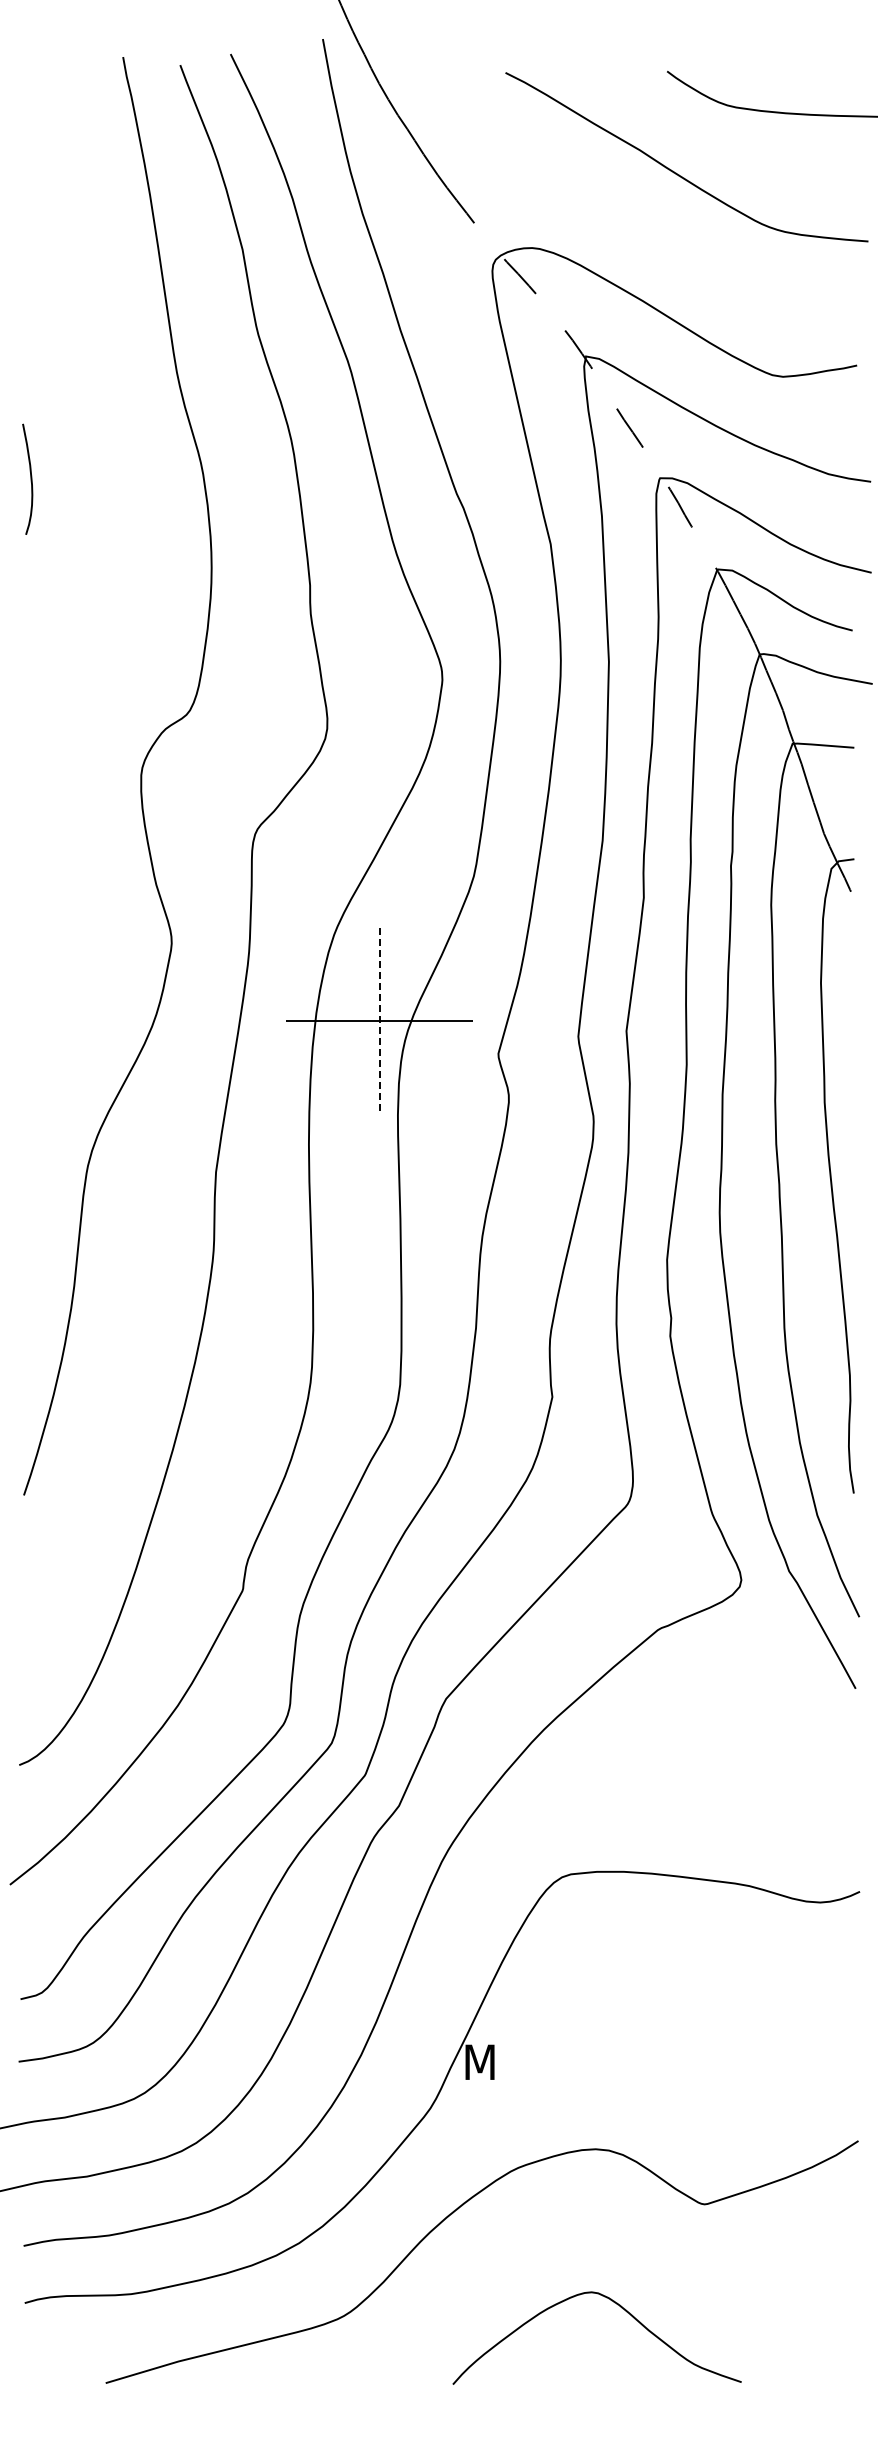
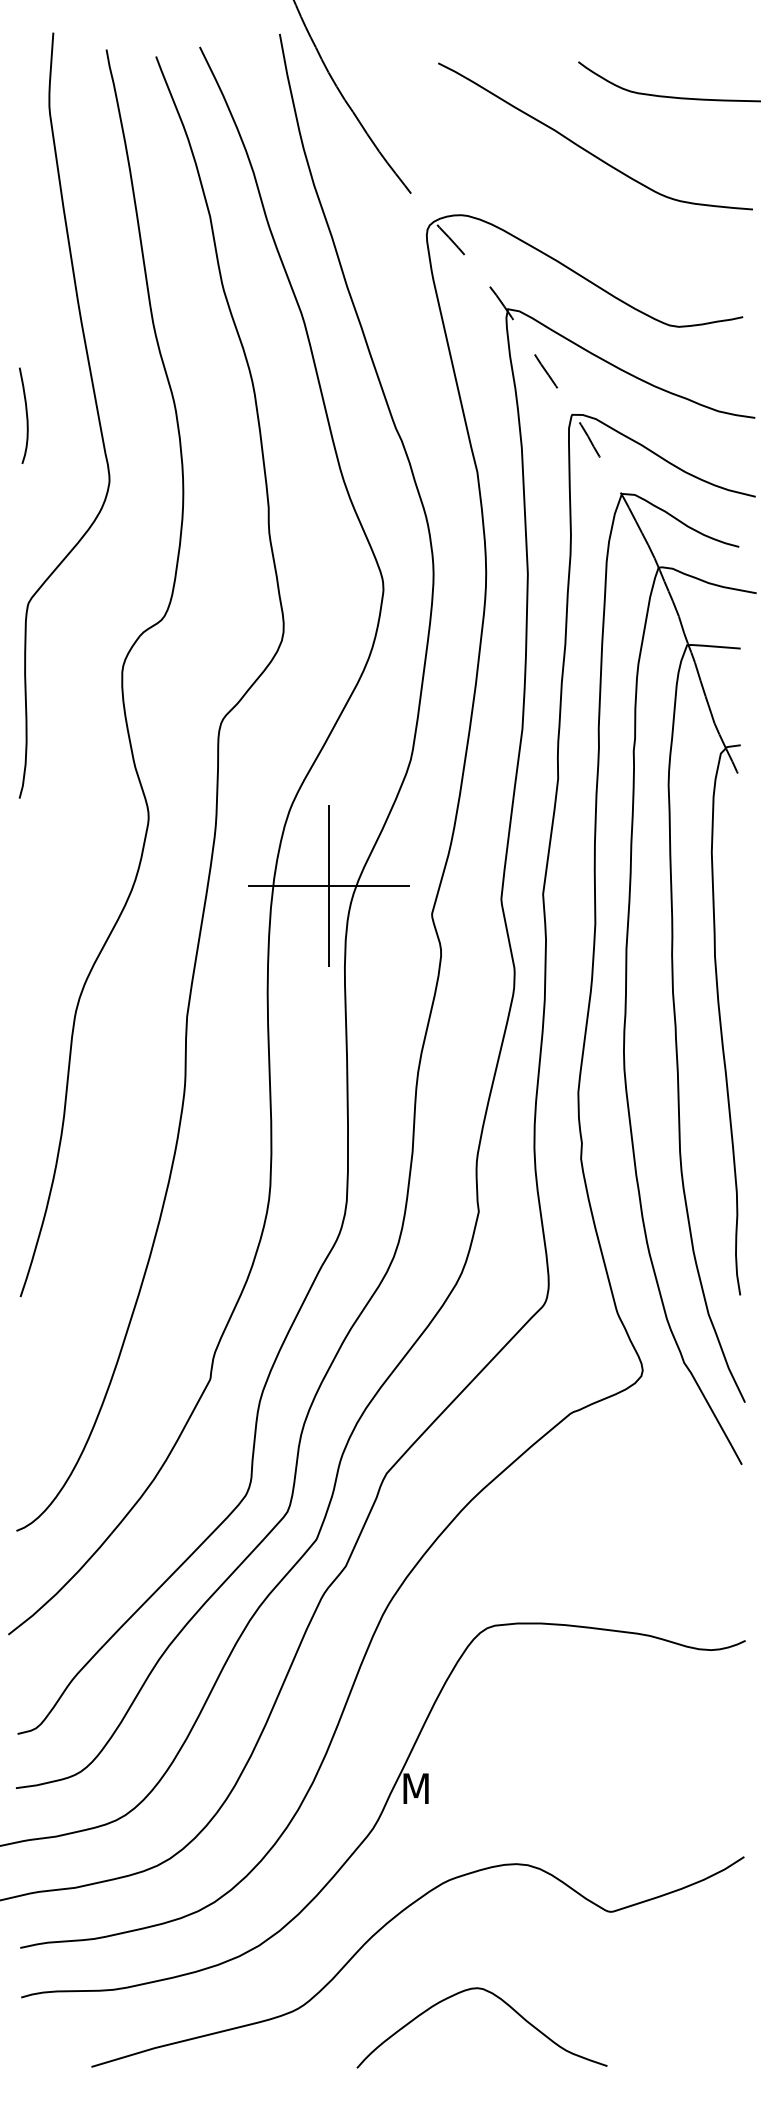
curve: (111, 473) -> (96, 410), added
line: (379, 1021) -> (328, 886), dashed -> solid
curve: (617, 2305) -> (499, 1999), moved

